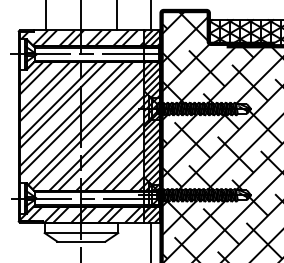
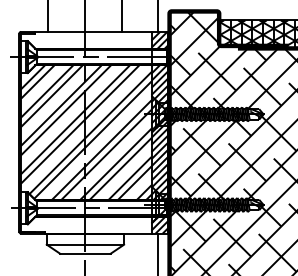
hatch: (82, 37) -> (86, 39), removed
hatch: (82, 213) -> (86, 224), removed

